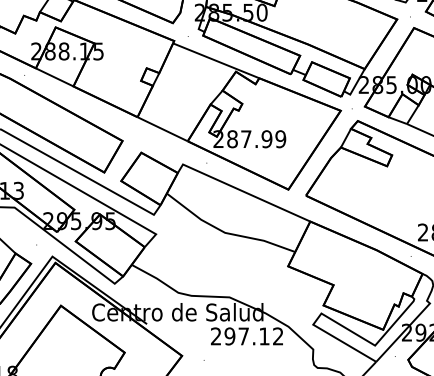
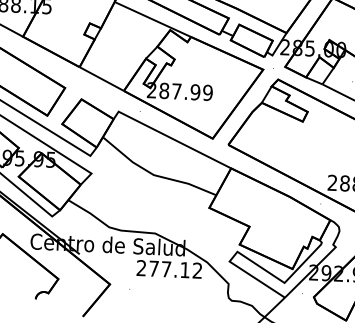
text: (229, 336) -> (153, 268), 297.12 -> 277.12

